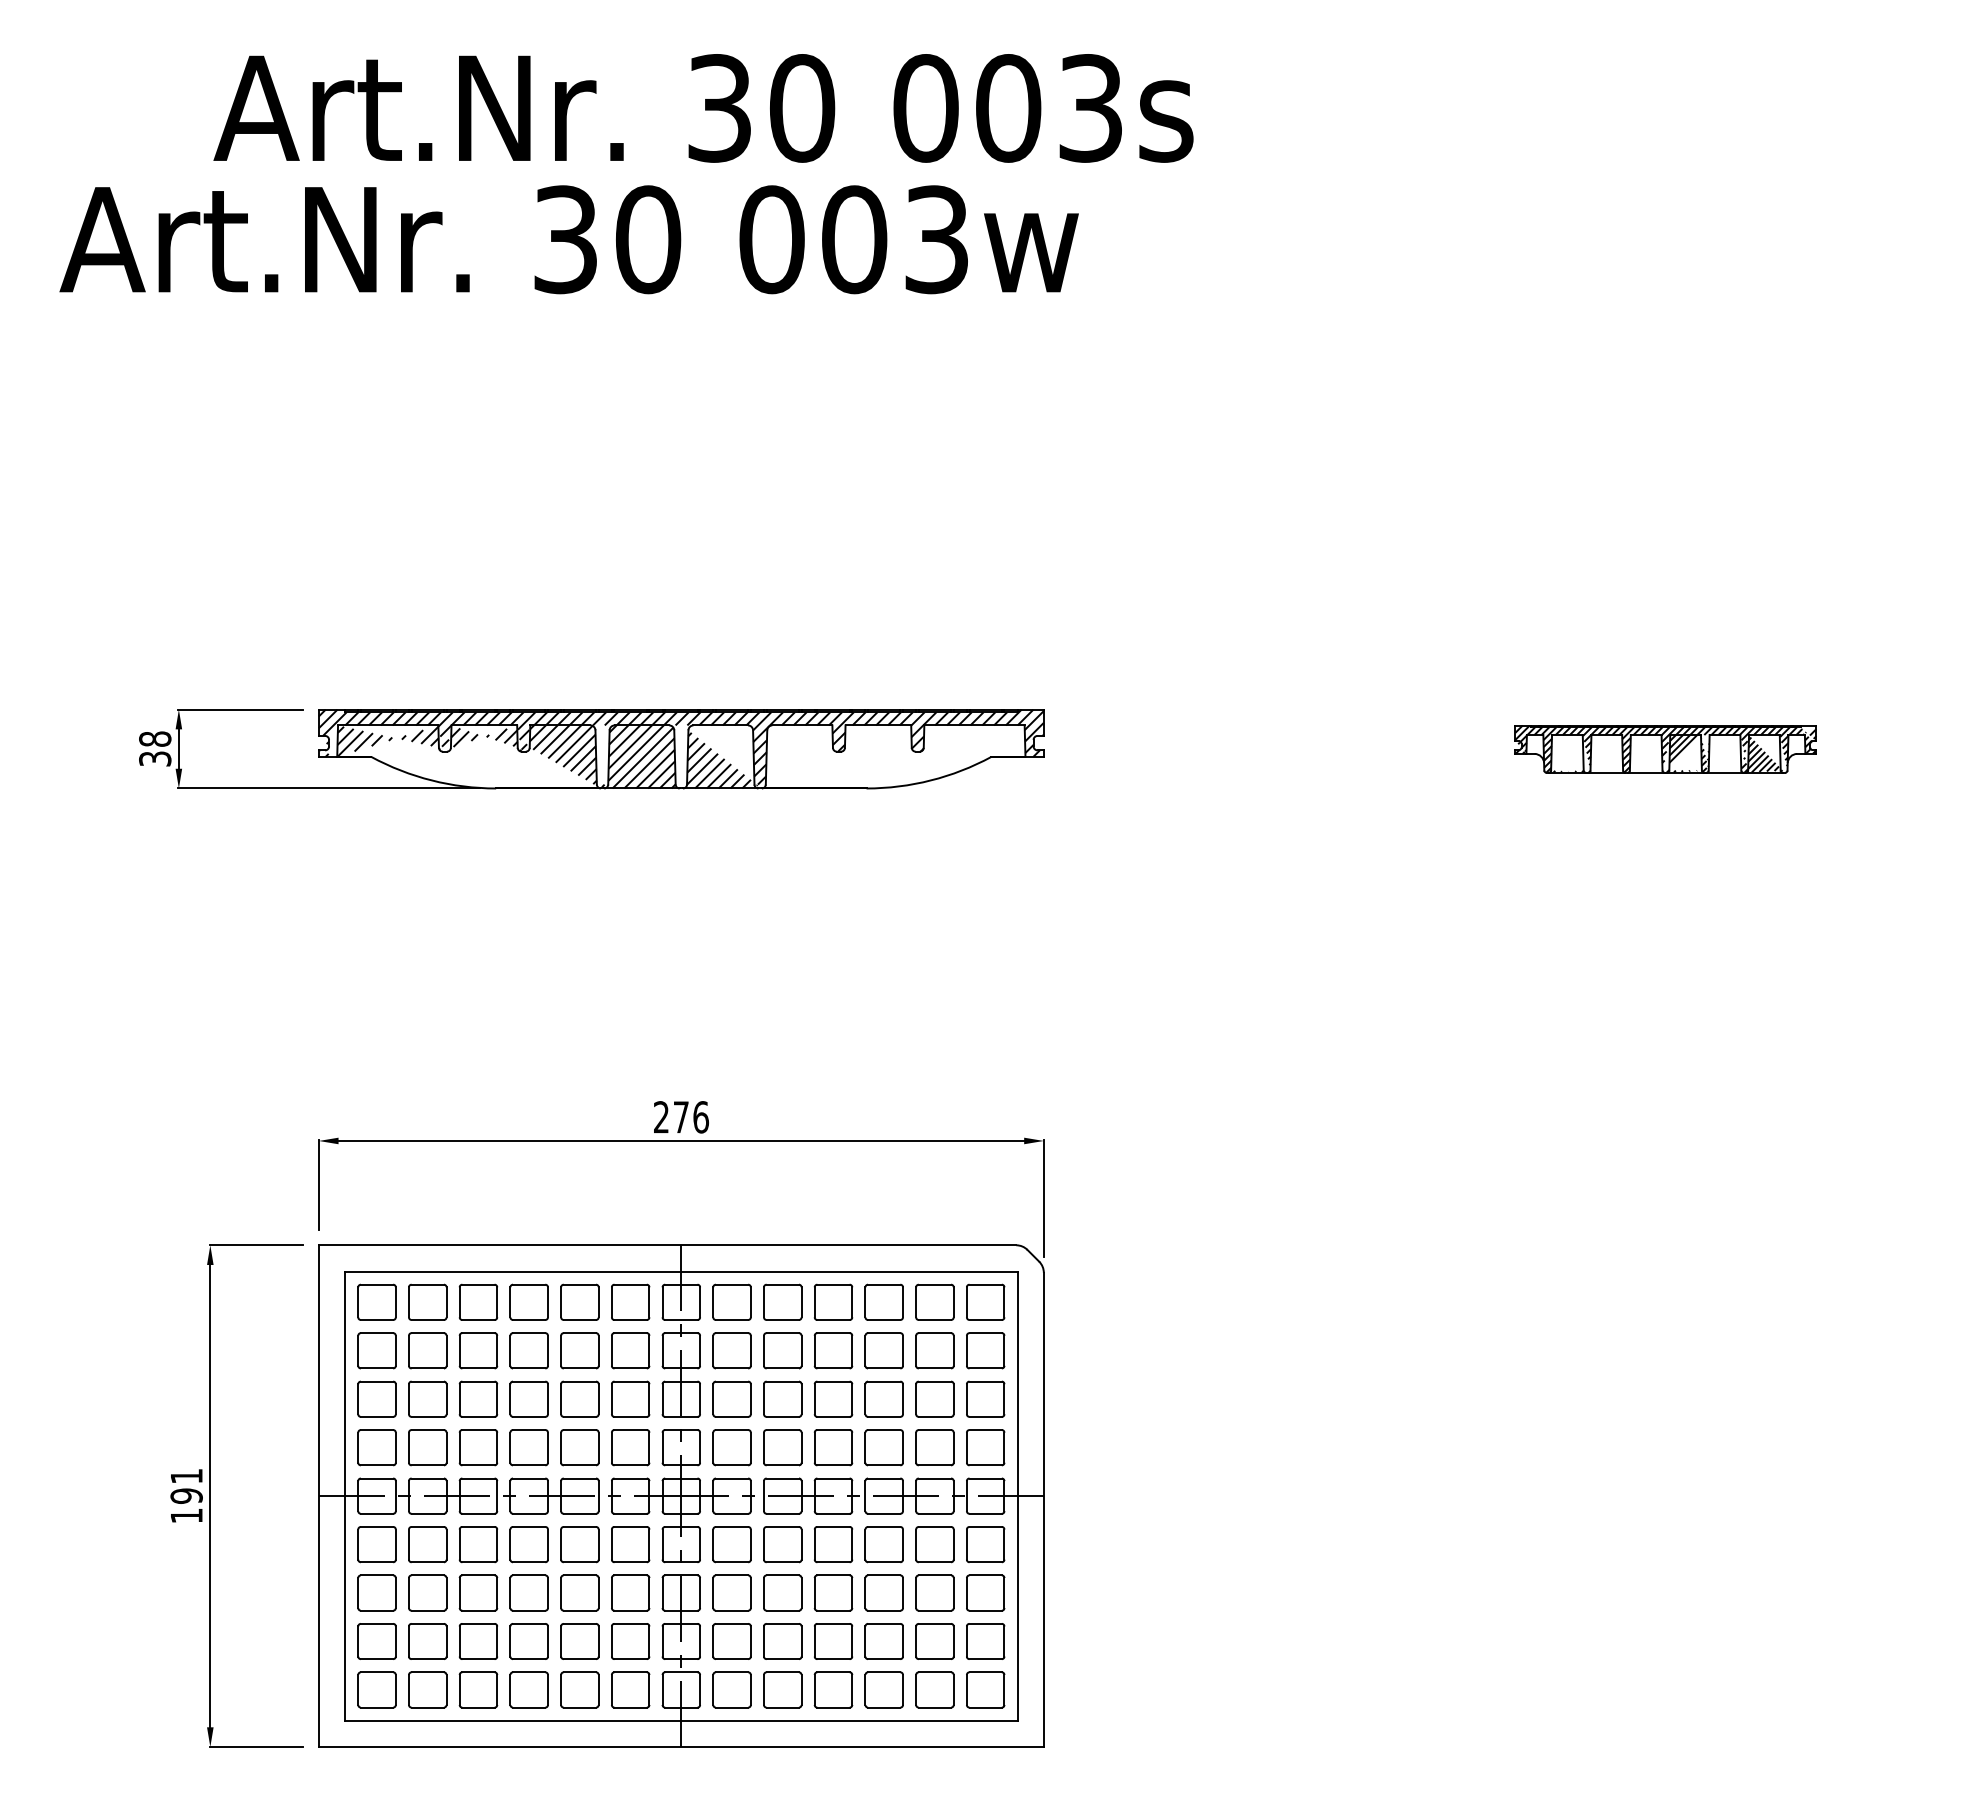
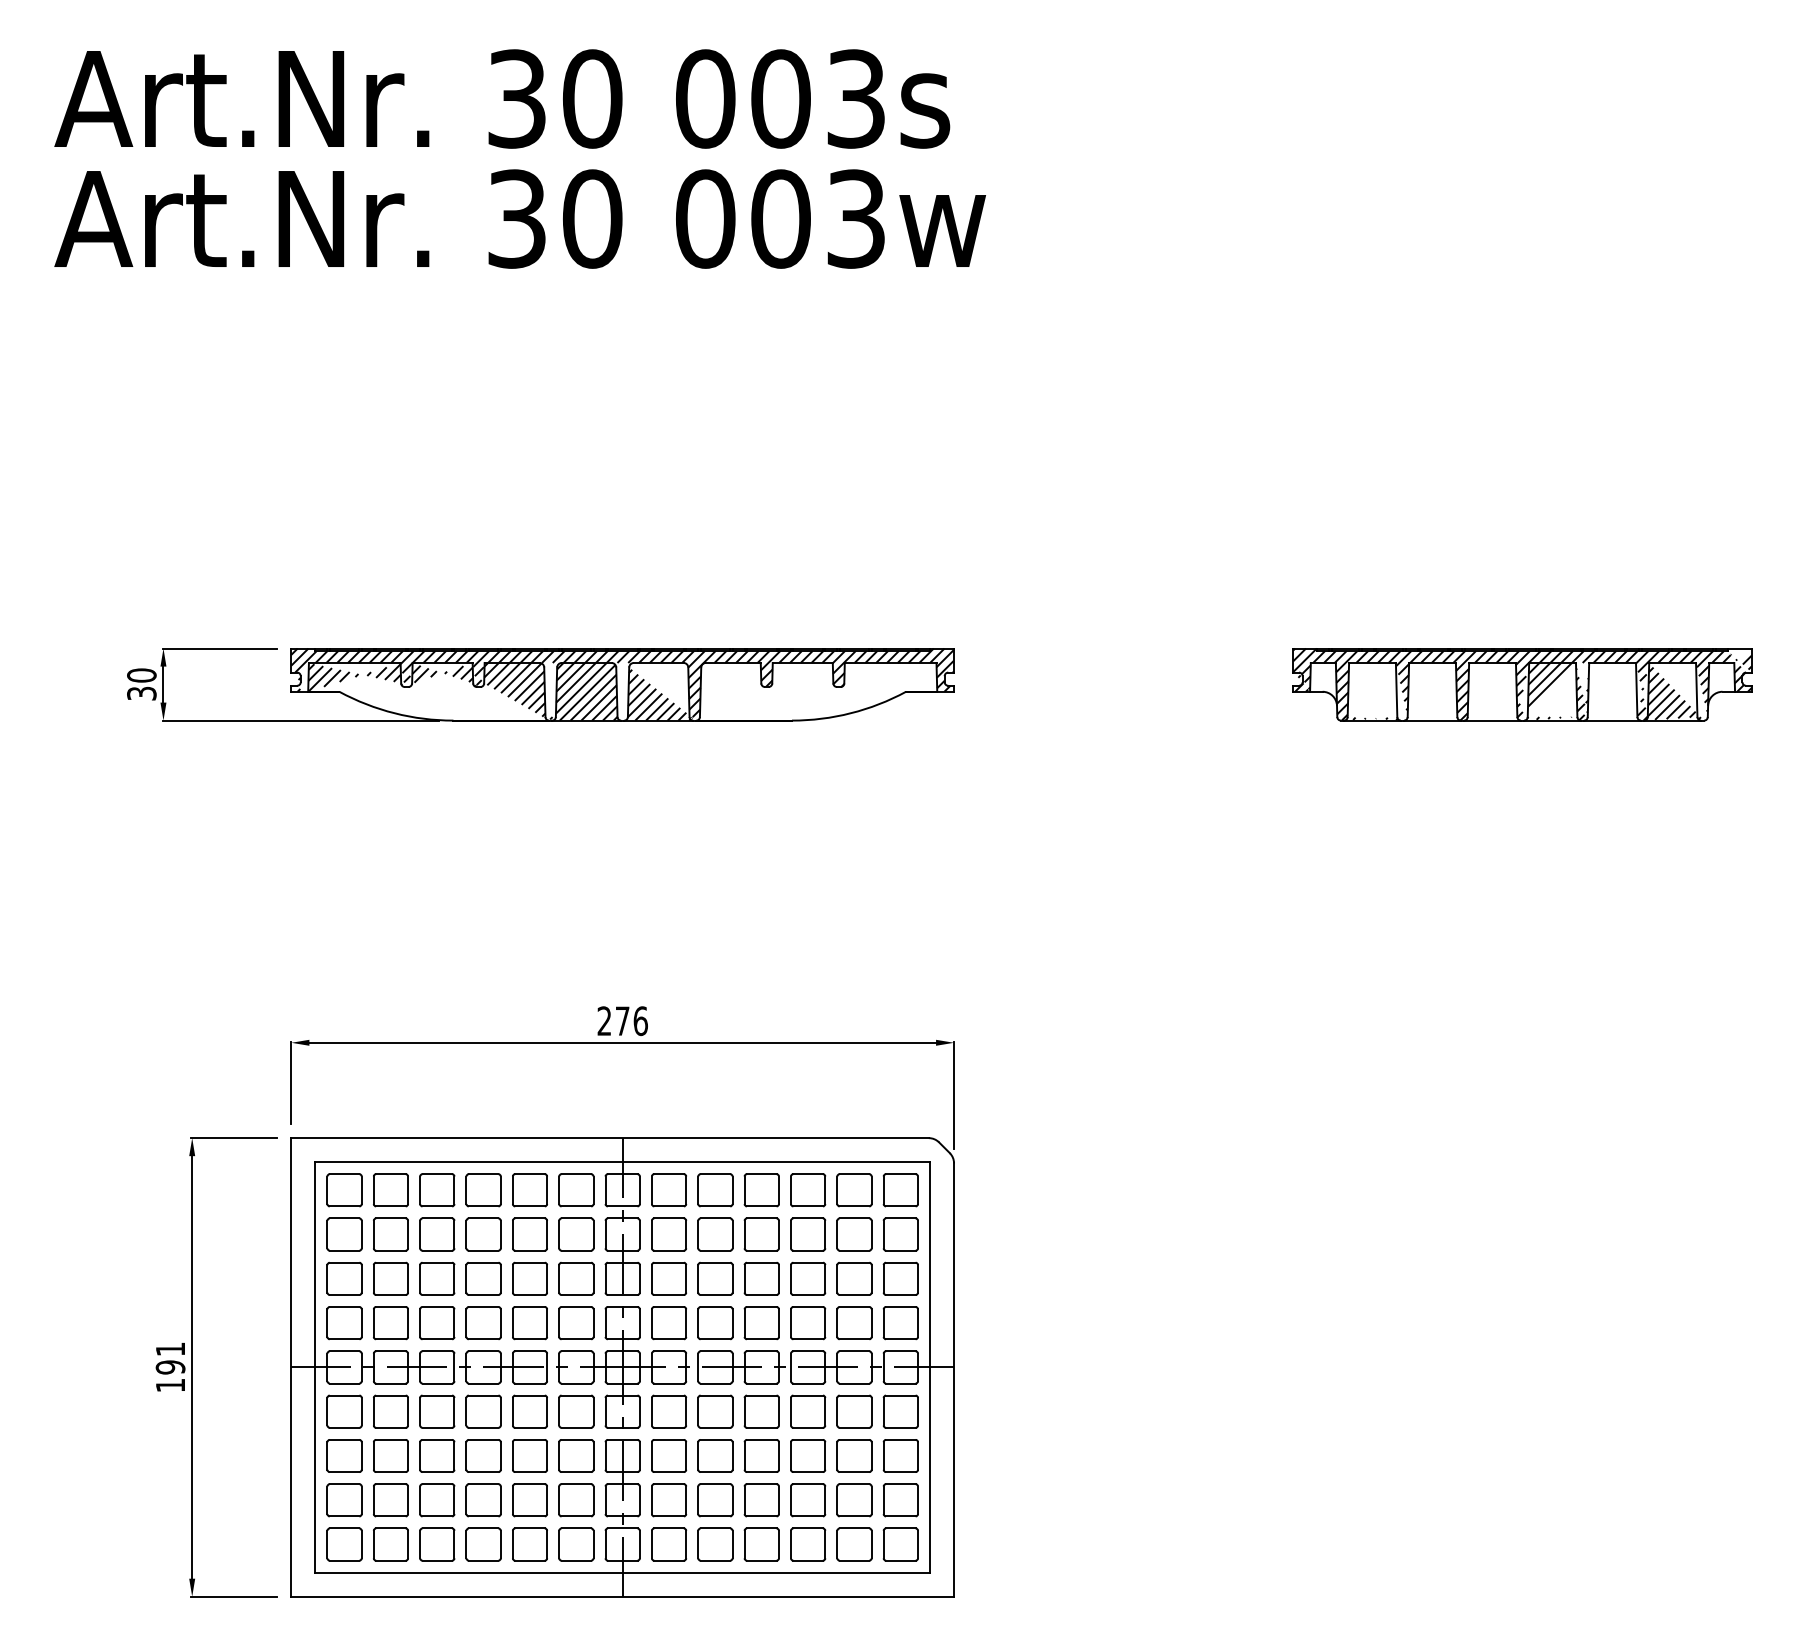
text: (703, 108) -> (502, 99), moved
text: (155, 738) -> (142, 674), 38 -> 30
part: (1665, 749) -> (1522, 684), size x1.67

